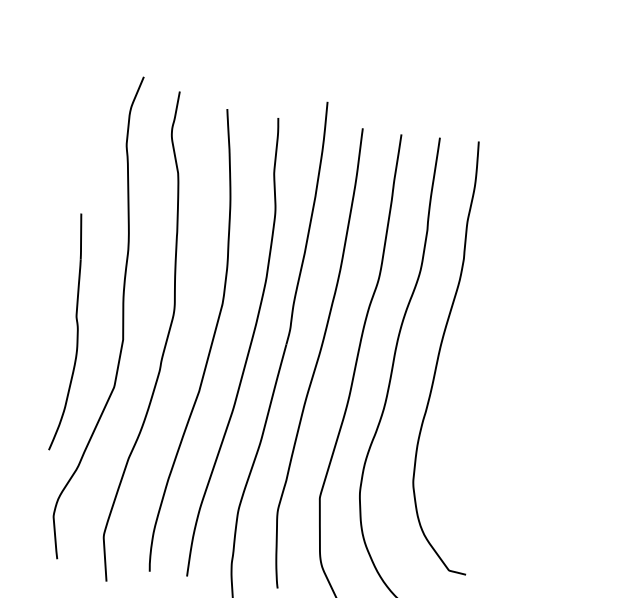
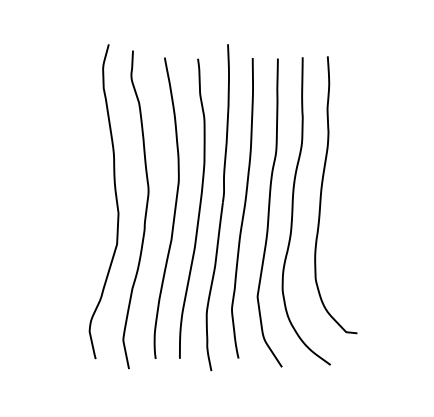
part: (72, 332) -> (85, 213), removed

